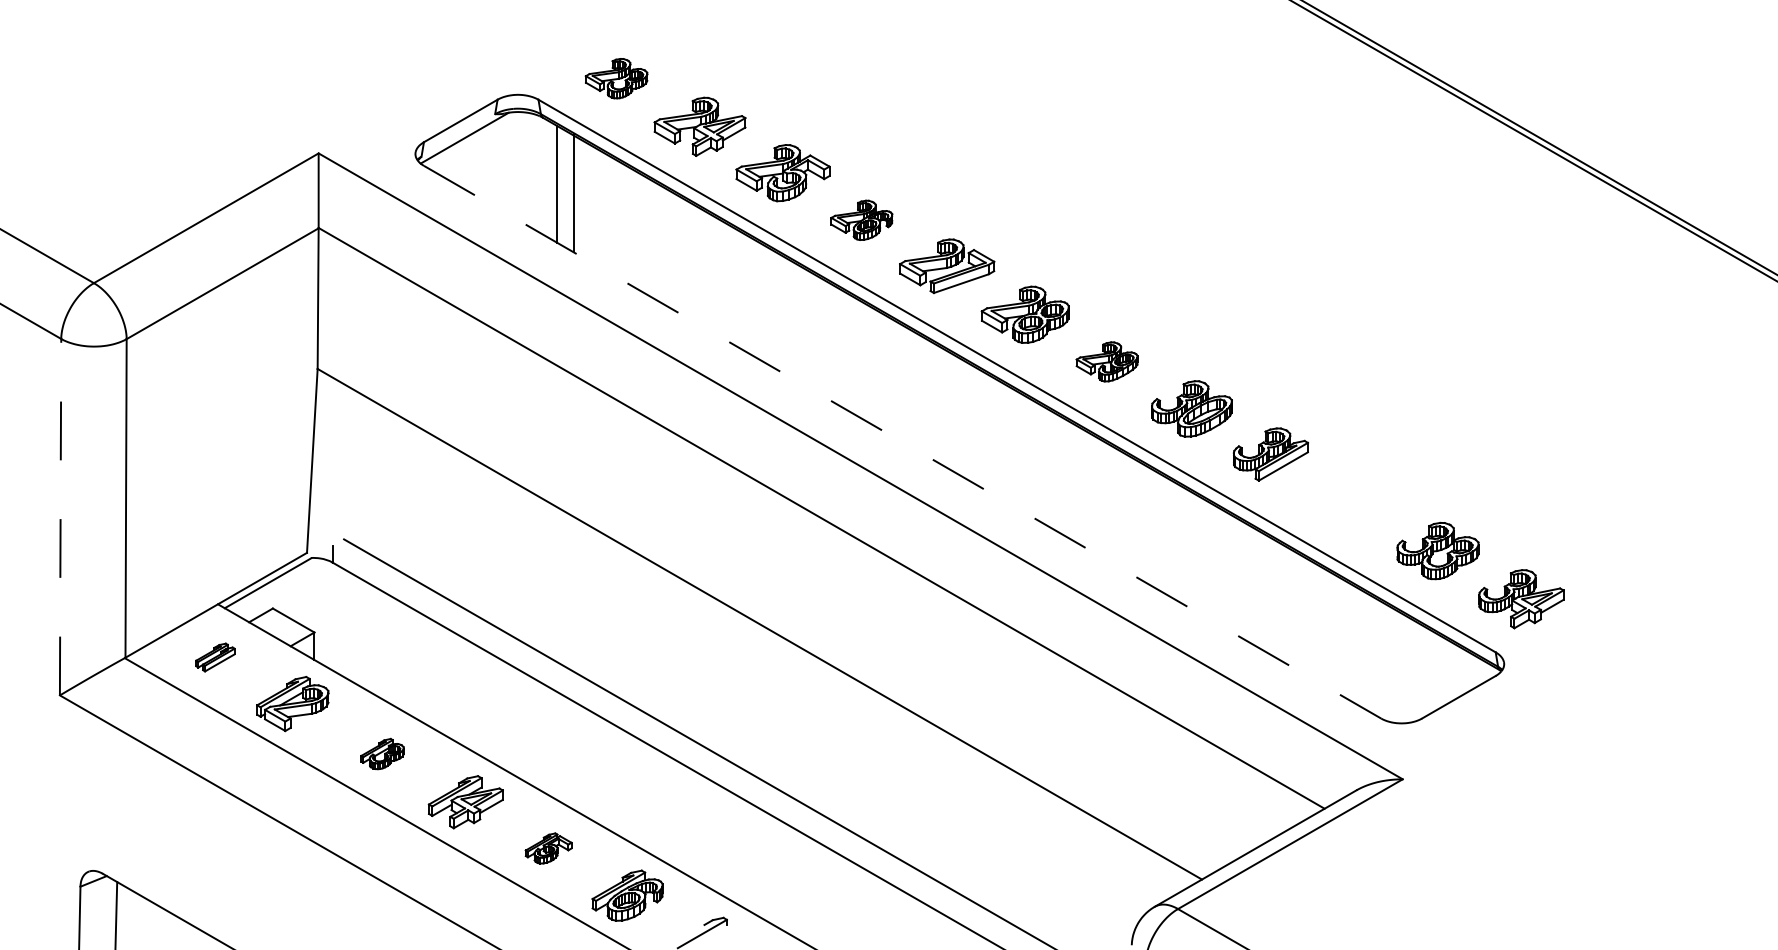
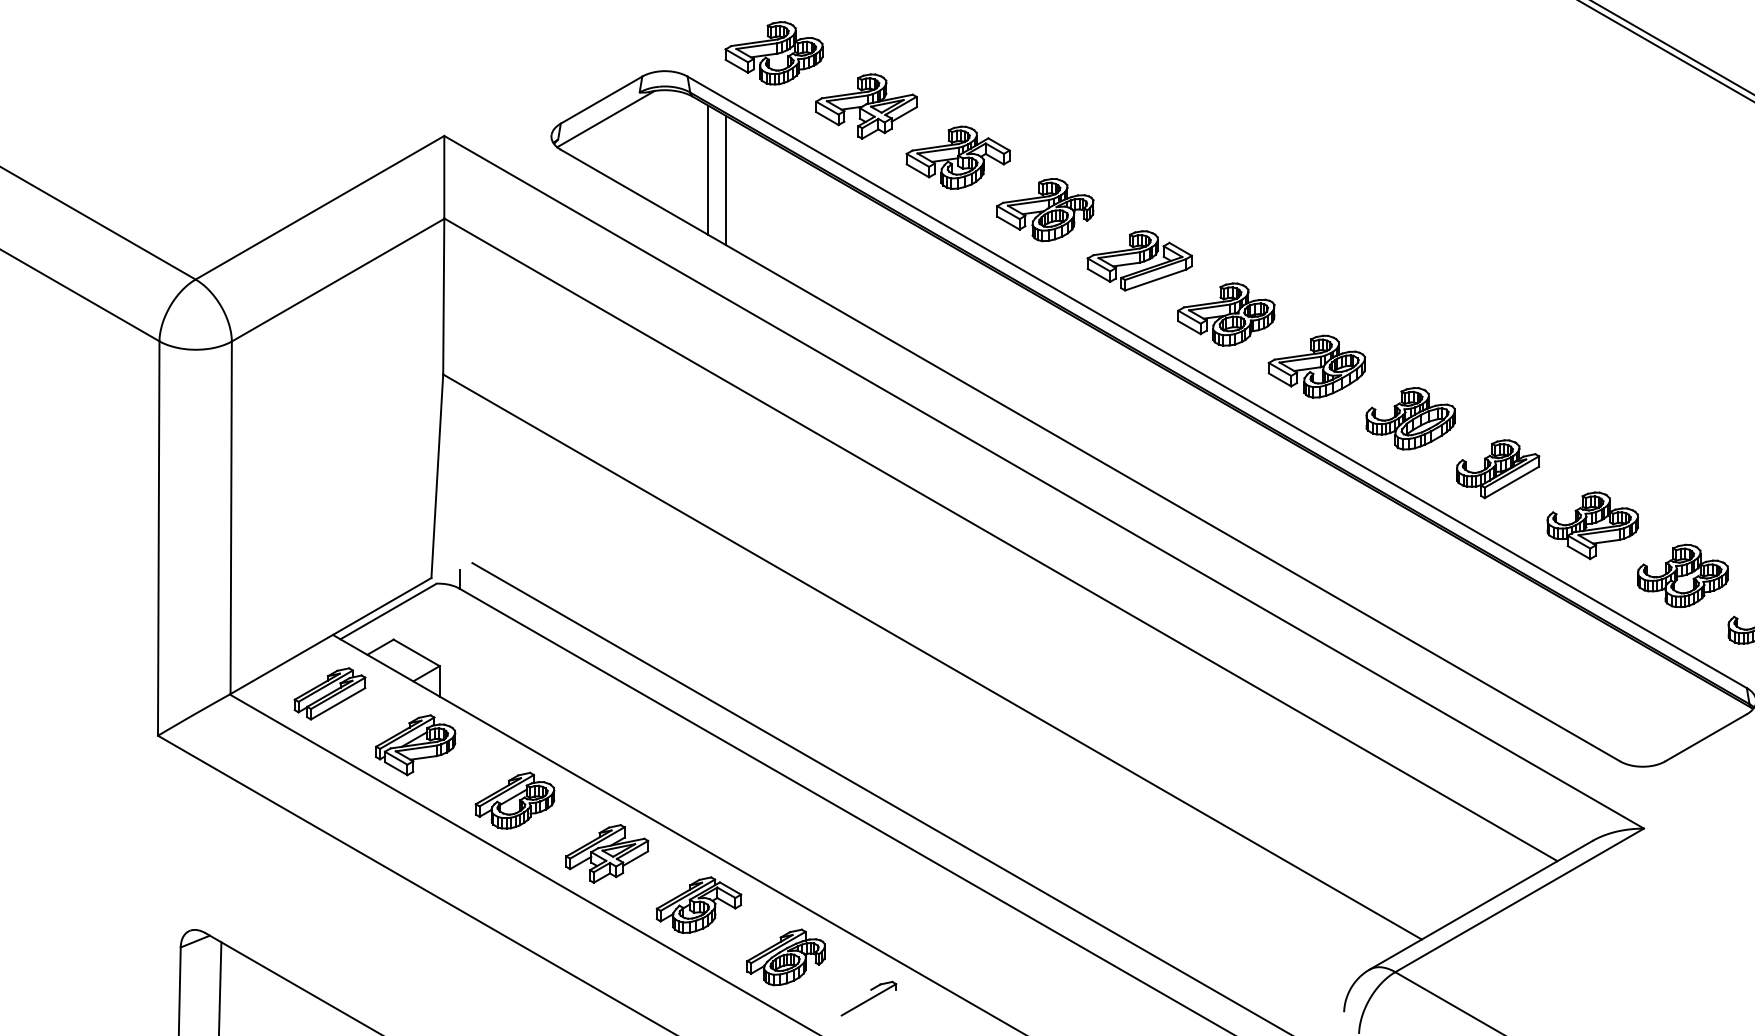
part: (616, 78) -> (773, 53), size x1.43
part: (861, 220) -> (1045, 210), size x1.43
part: (1106, 361) -> (1316, 366), size x1.43
line: (902, 442) -> (1090, 455), dashed -> solid
part: (1356, 505) -> (1592, 525), added
line: (60, 516) -> (158, 537), dashed -> solid
part: (215, 657) -> (330, 693), size x1.67
part: (382, 753) -> (514, 800), size x1.67
part: (548, 848) -> (698, 905), size x1.67

